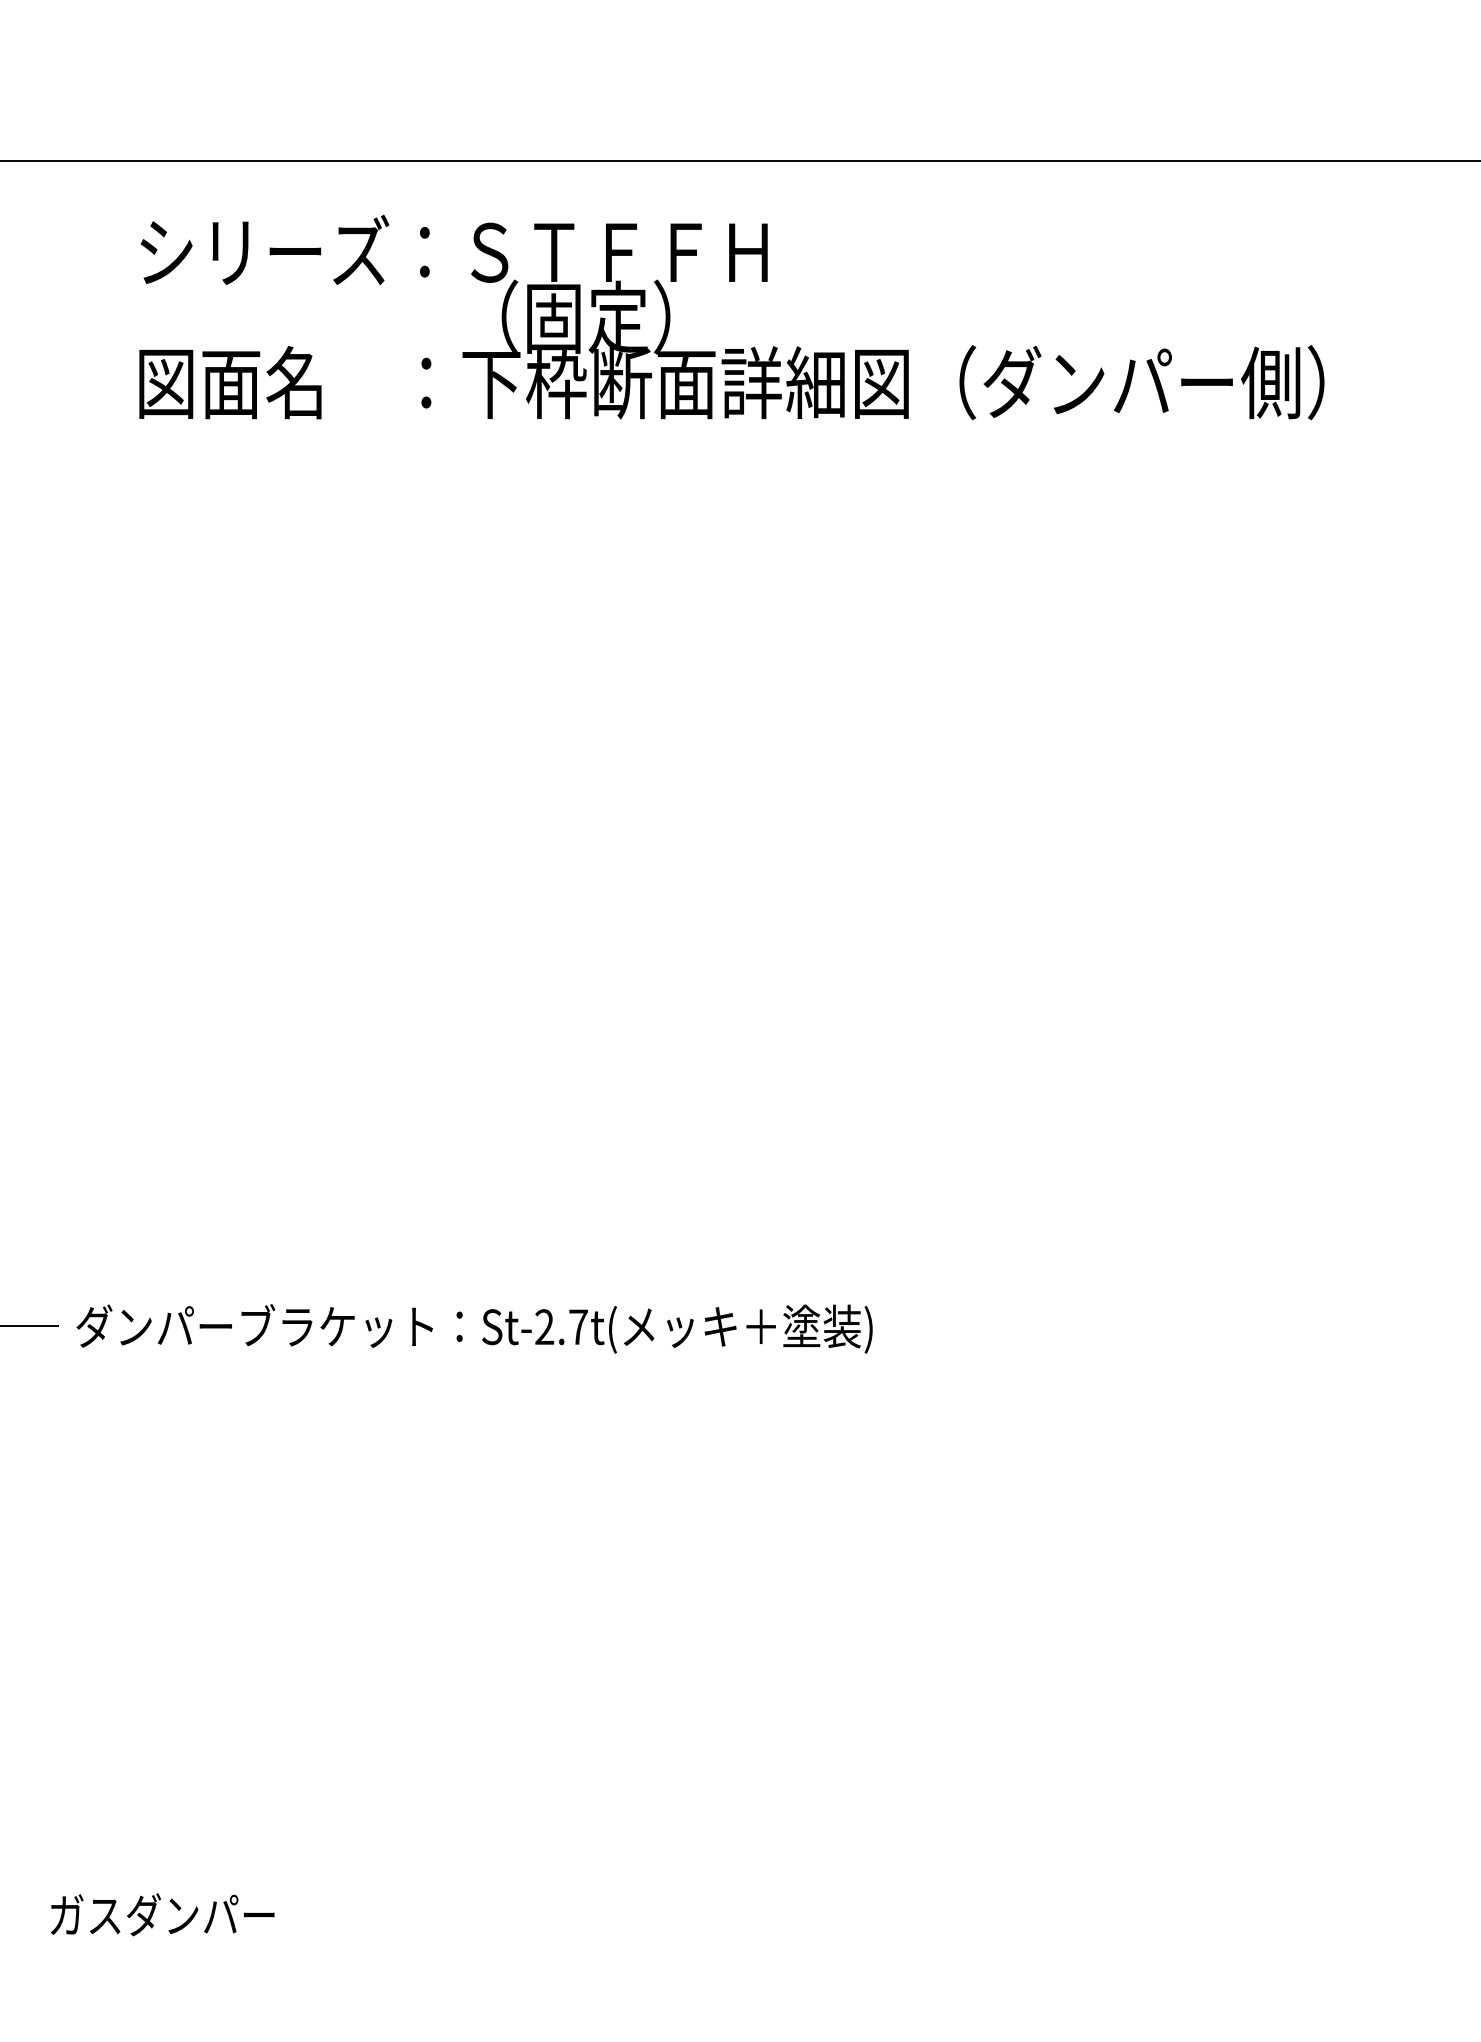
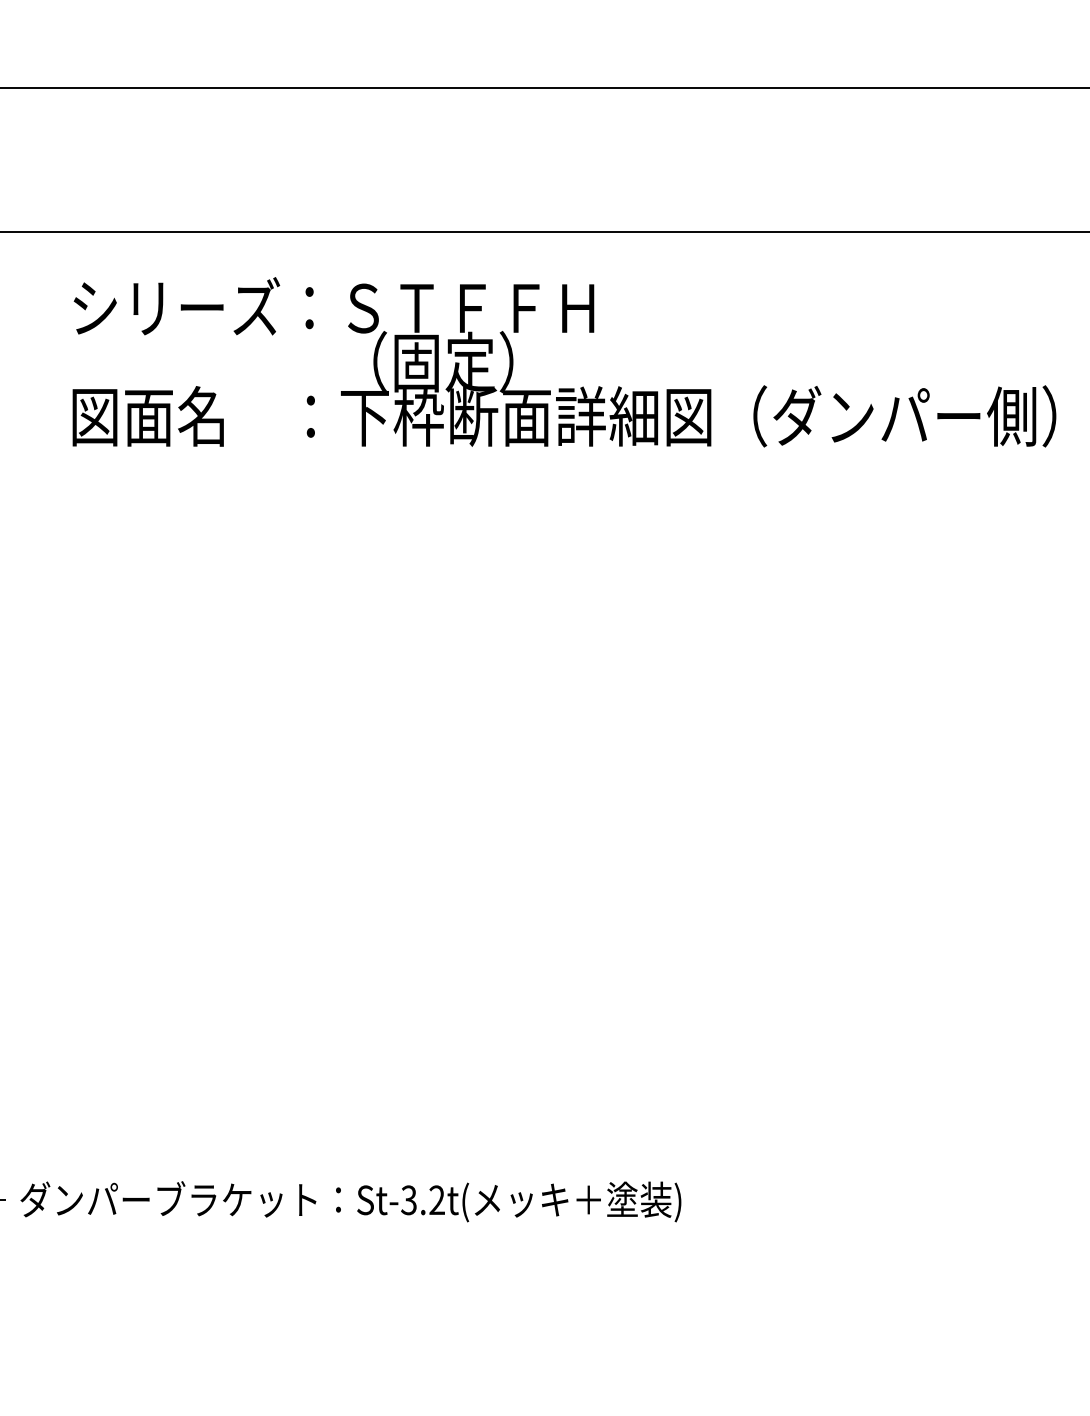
text: (561, 1327) -> (423, 1200), St-2.7t( -> St-3.2t(

